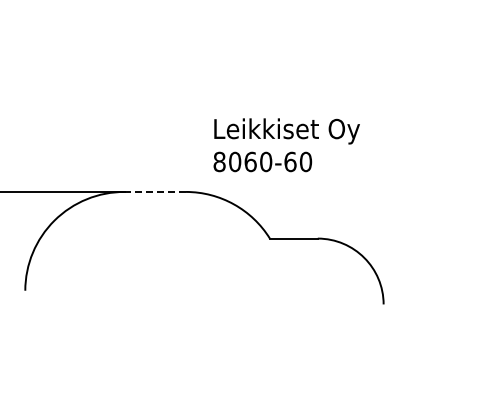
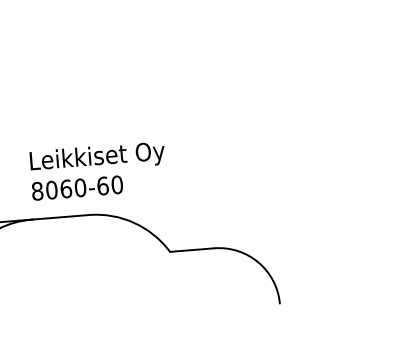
text: (286, 145) -> (98, 171), moved
line: (155, 191) -> (60, 216), dashed -> solid

